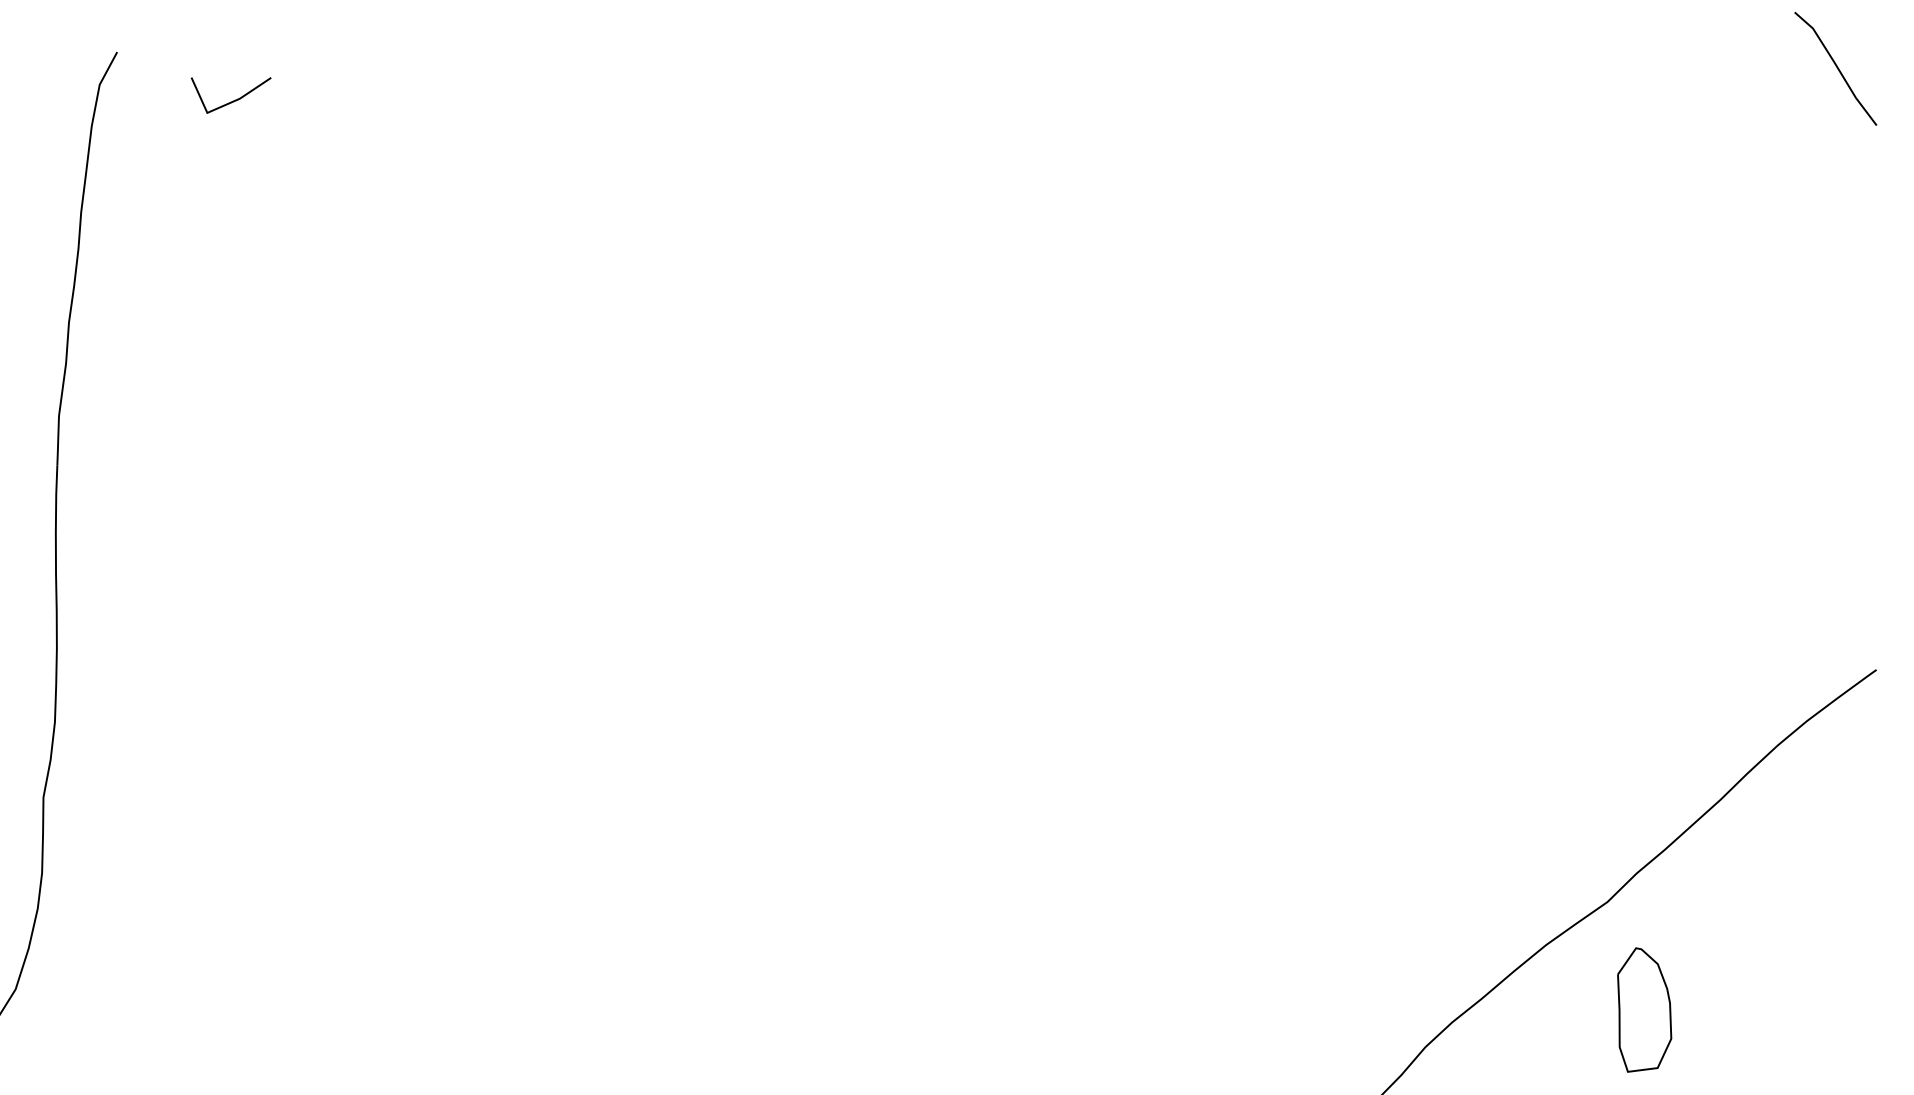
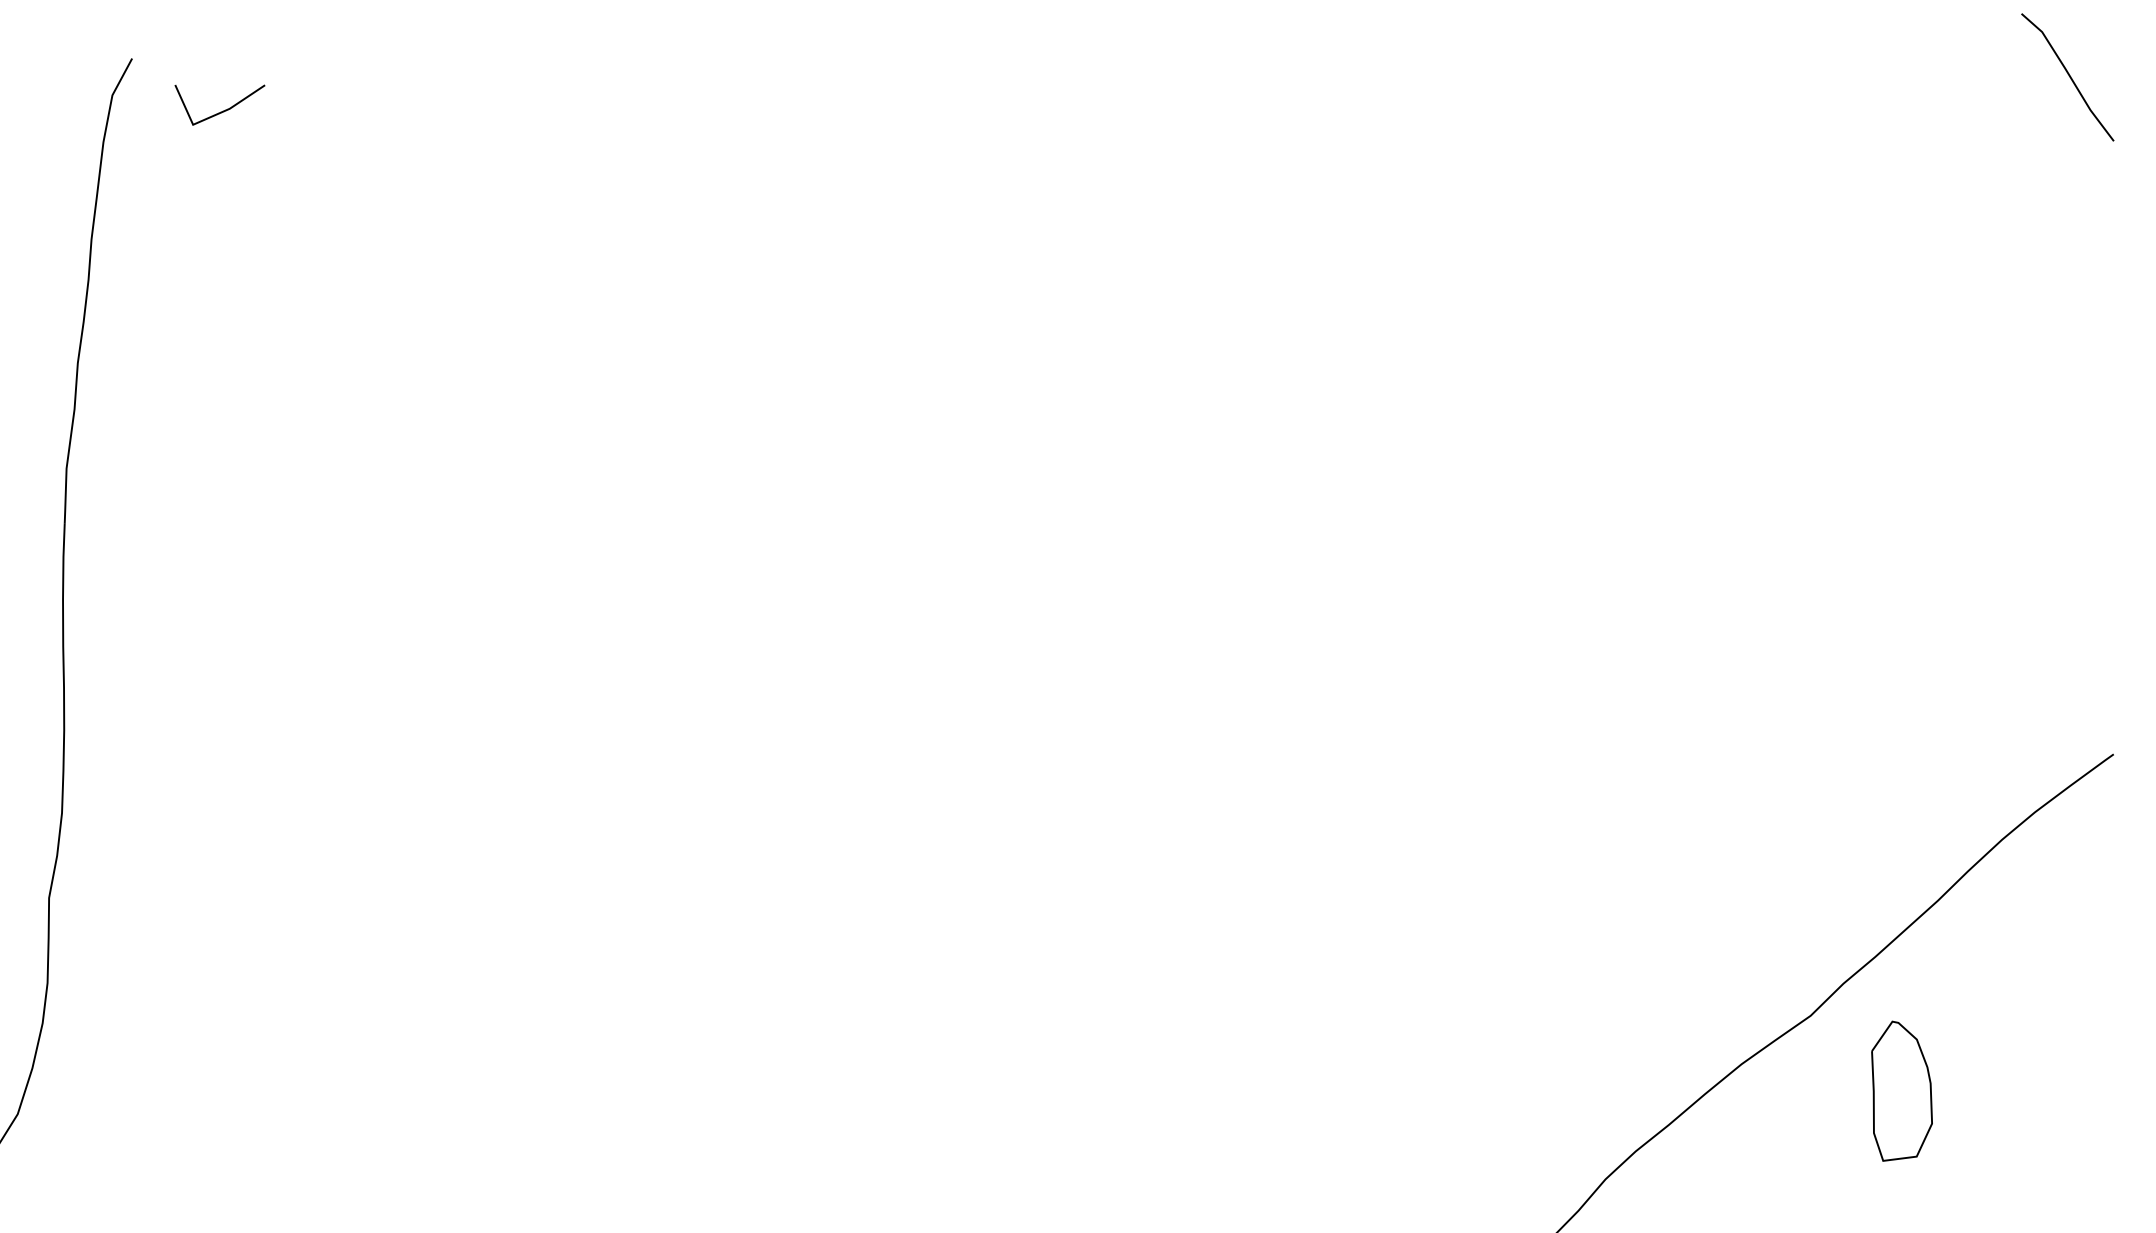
line: (233, 100) -> (222, 110), moved
part: (1644, 1009) -> (1901, 1090), moved

